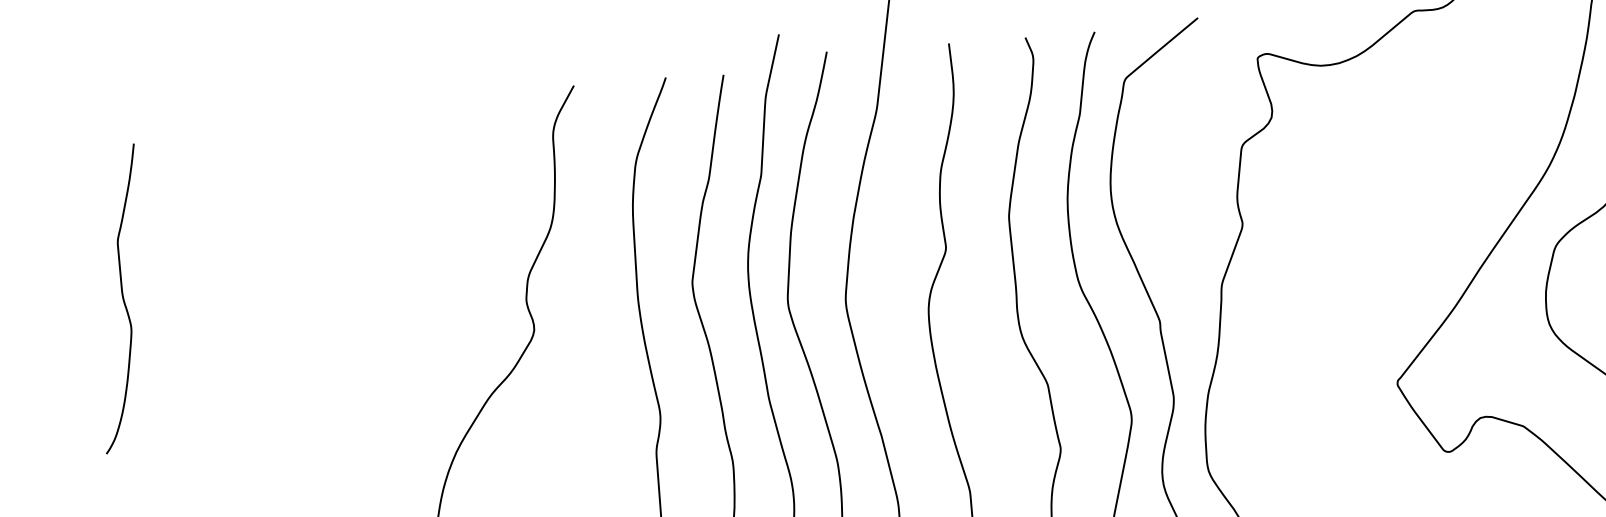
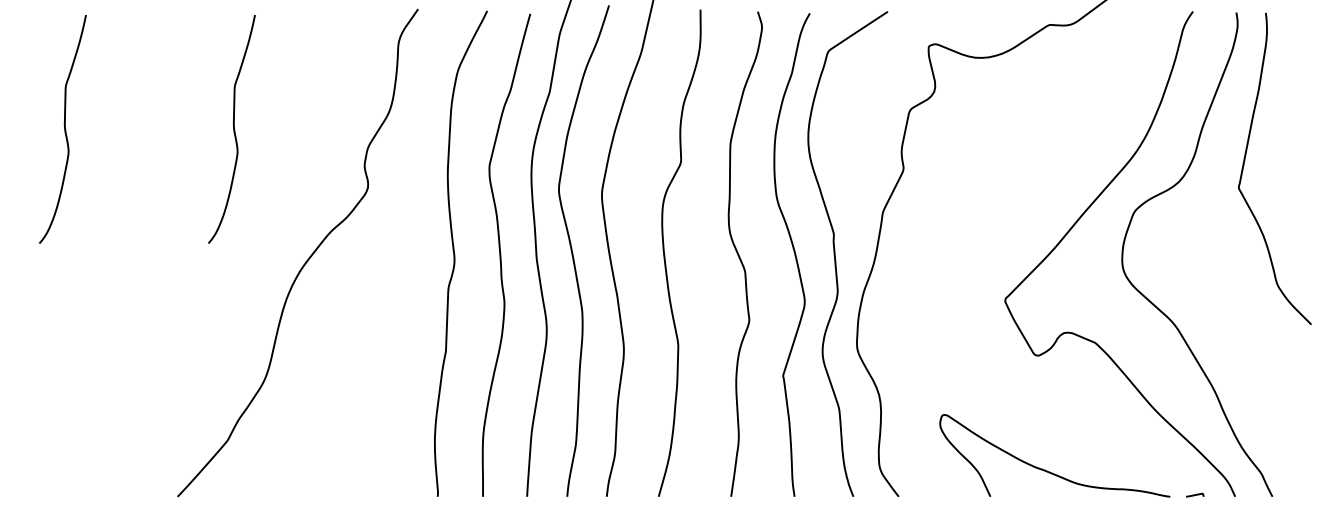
curve: (346, 273) -> (233, 129), added

